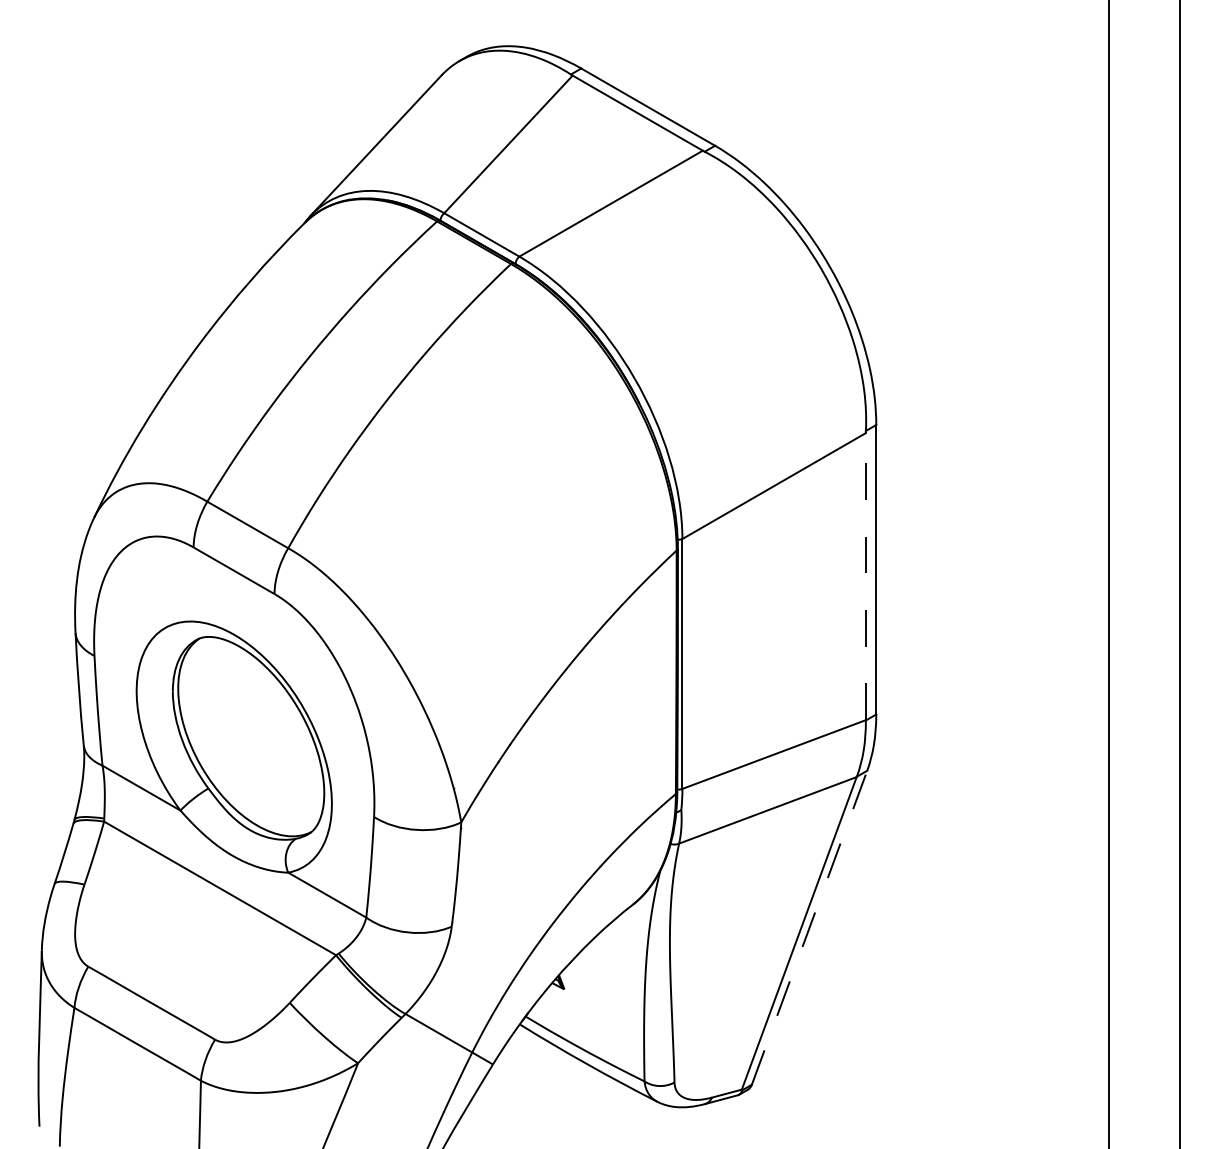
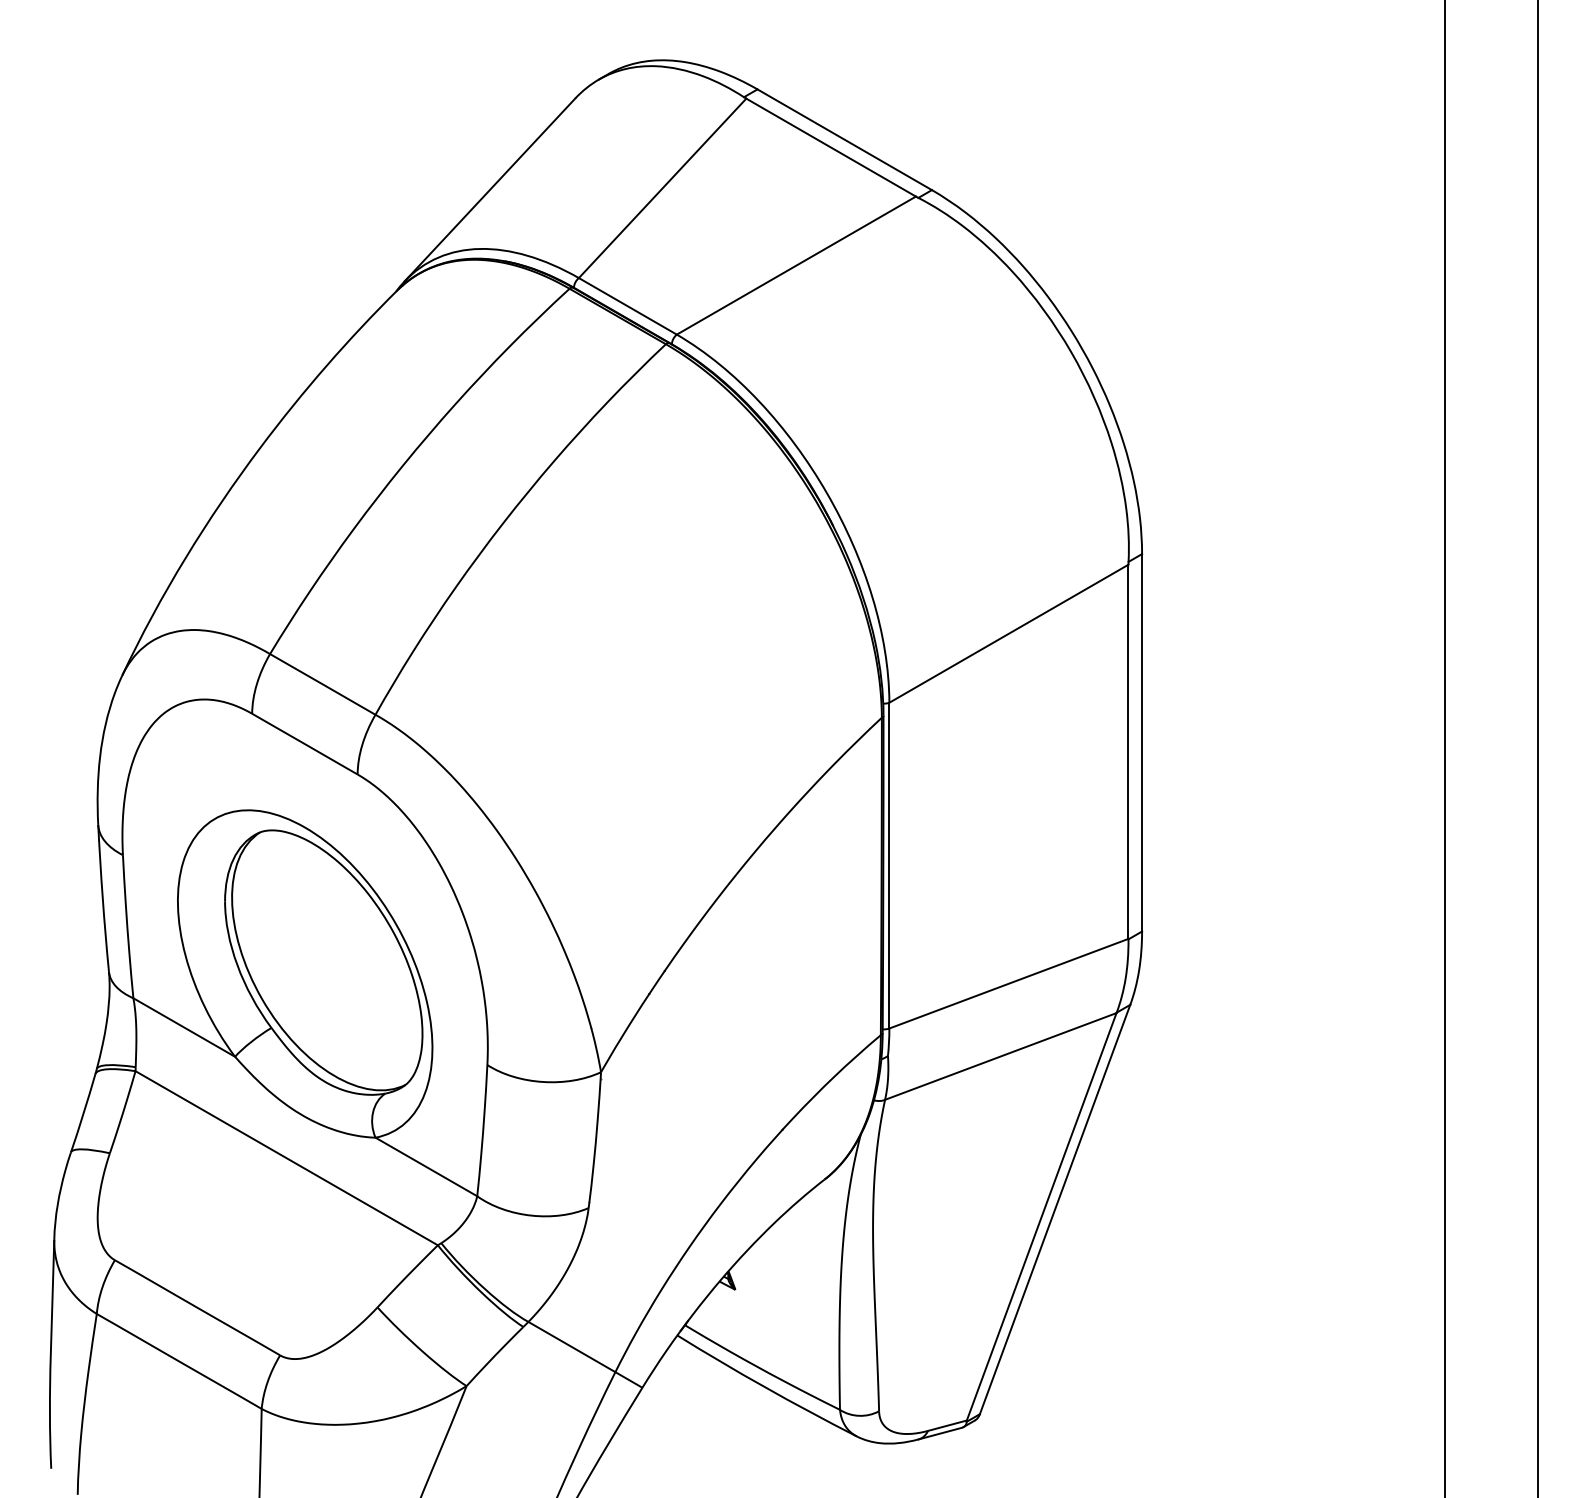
line: (865, 576) -> (1128, 751), dashed -> solid
line: (809, 927) -> (1055, 1209), dashed -> solid

